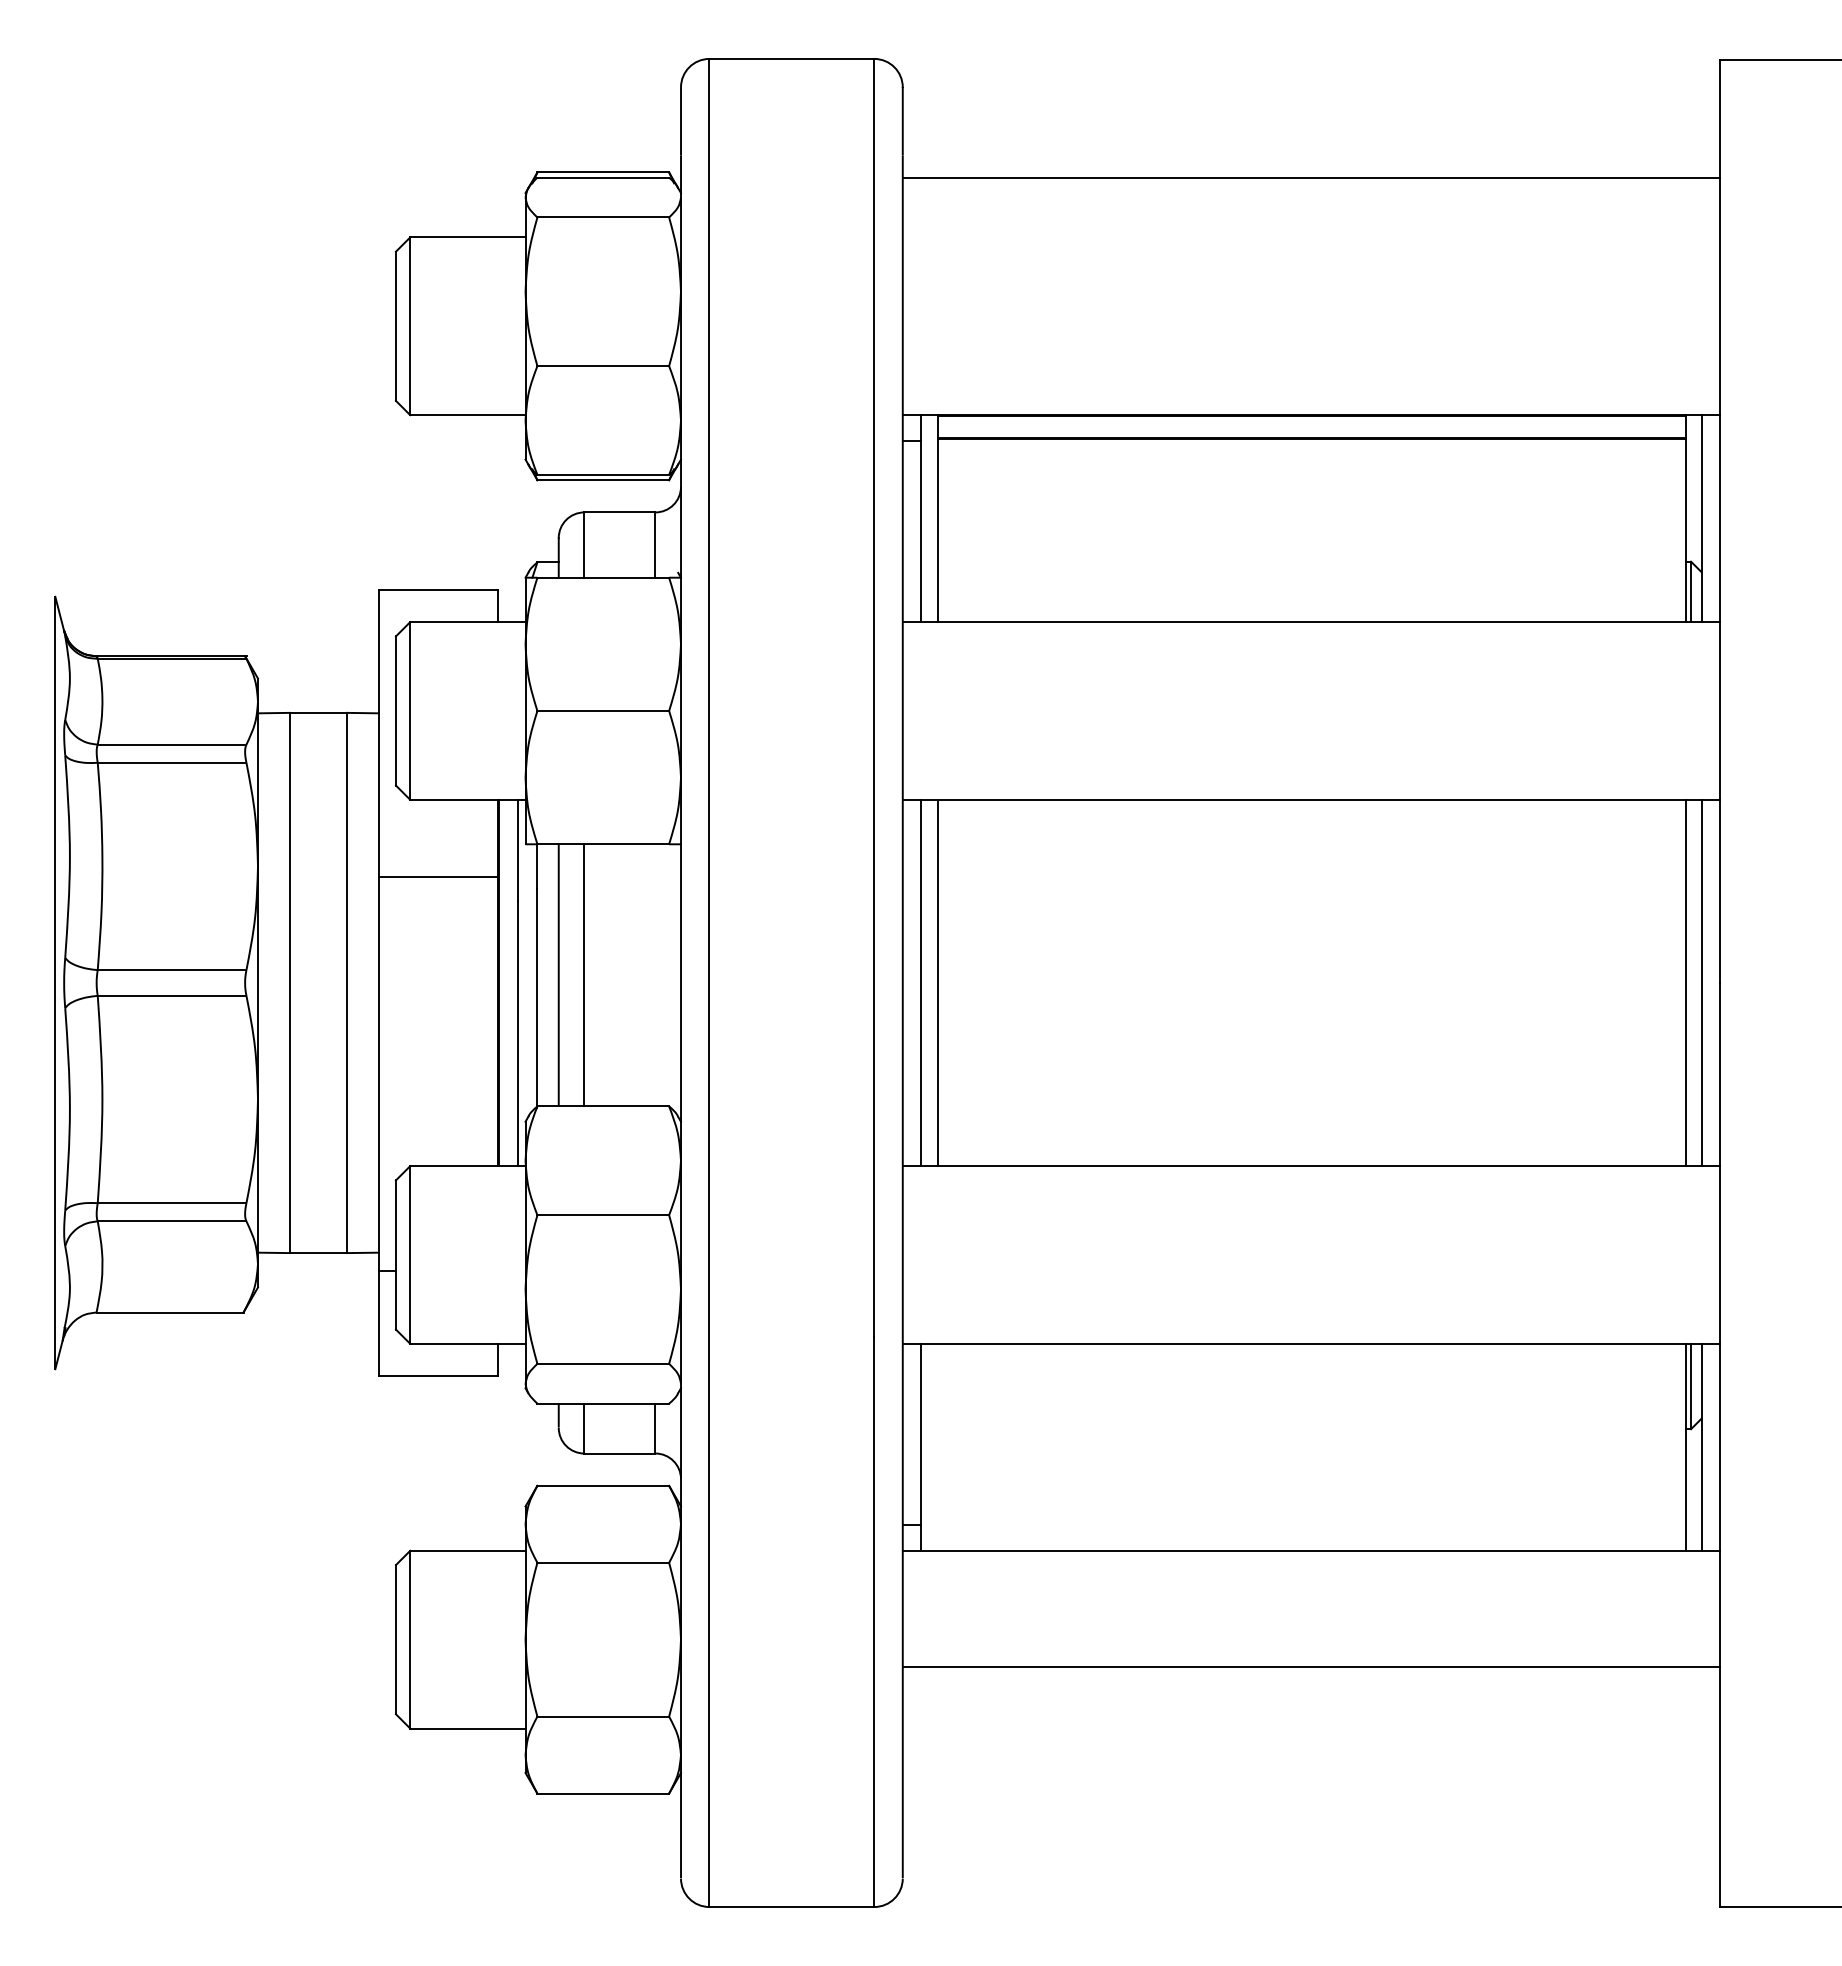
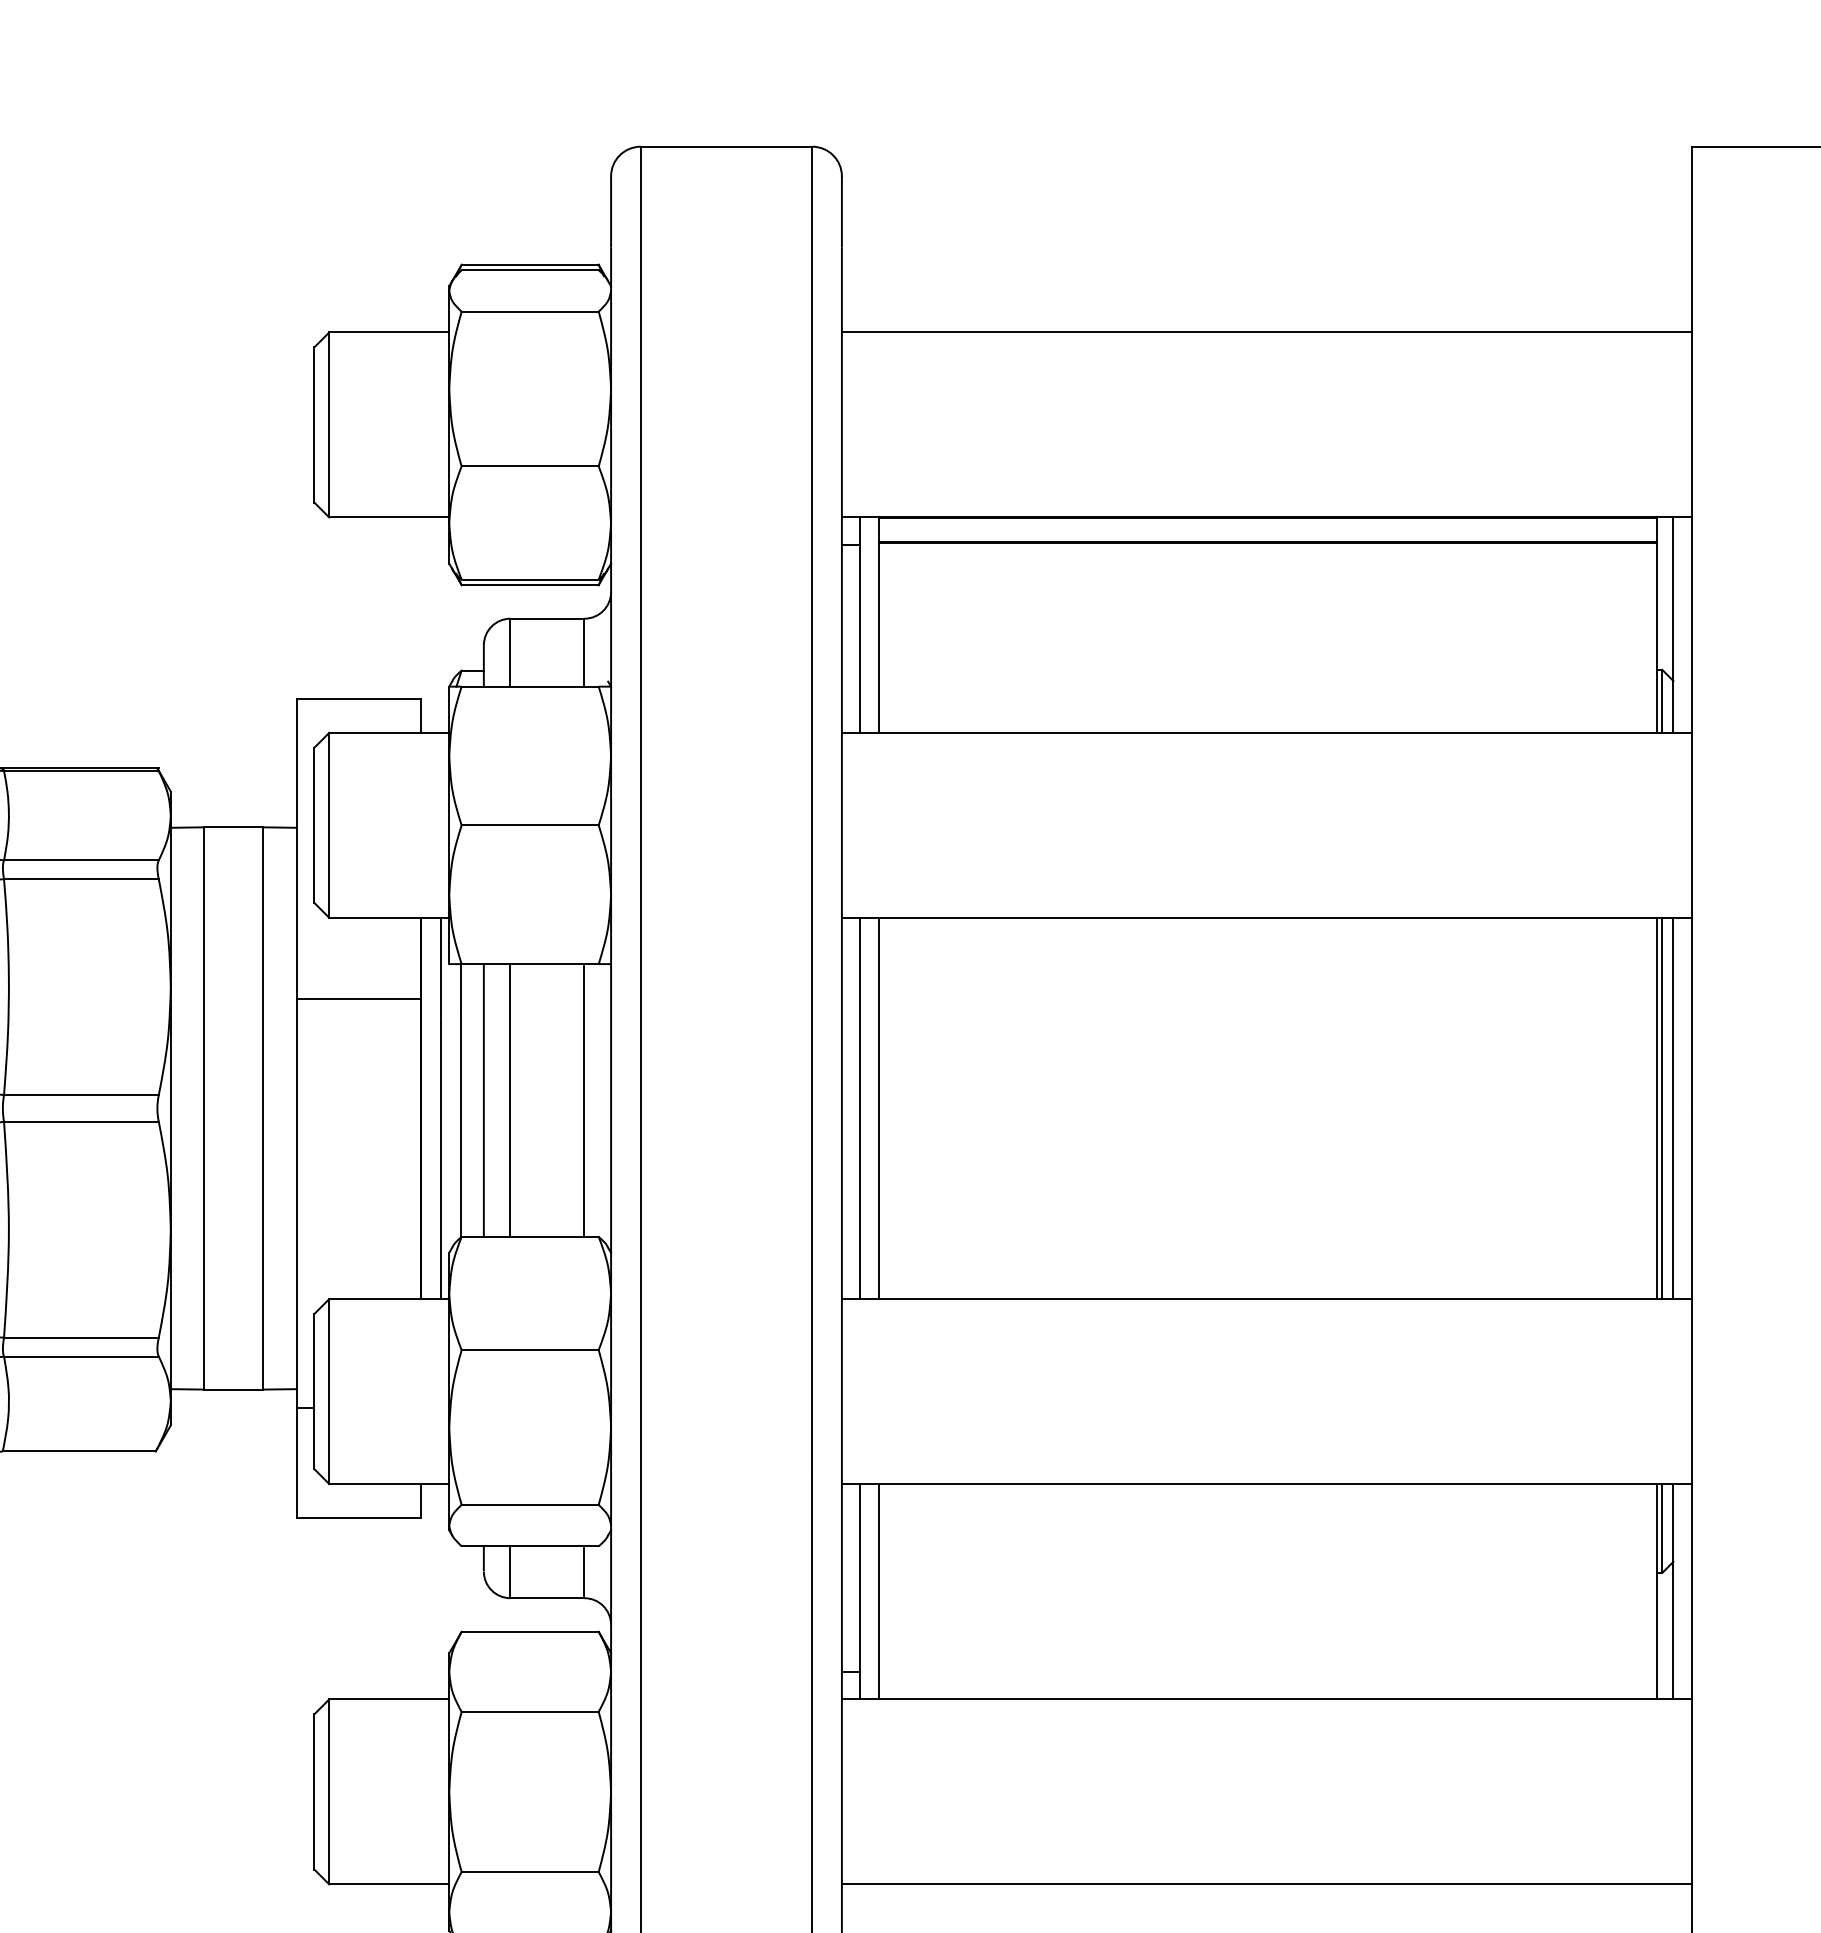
line: (1310, 178) -> (1266, 332), moved
line: (655, 975) -> (584, 1100), added
line: (1691, 982) -> (1662, 1107), added
line: (938, 1446) -> (879, 1590), added
line: (1310, 1666) -> (1266, 1884), moved

